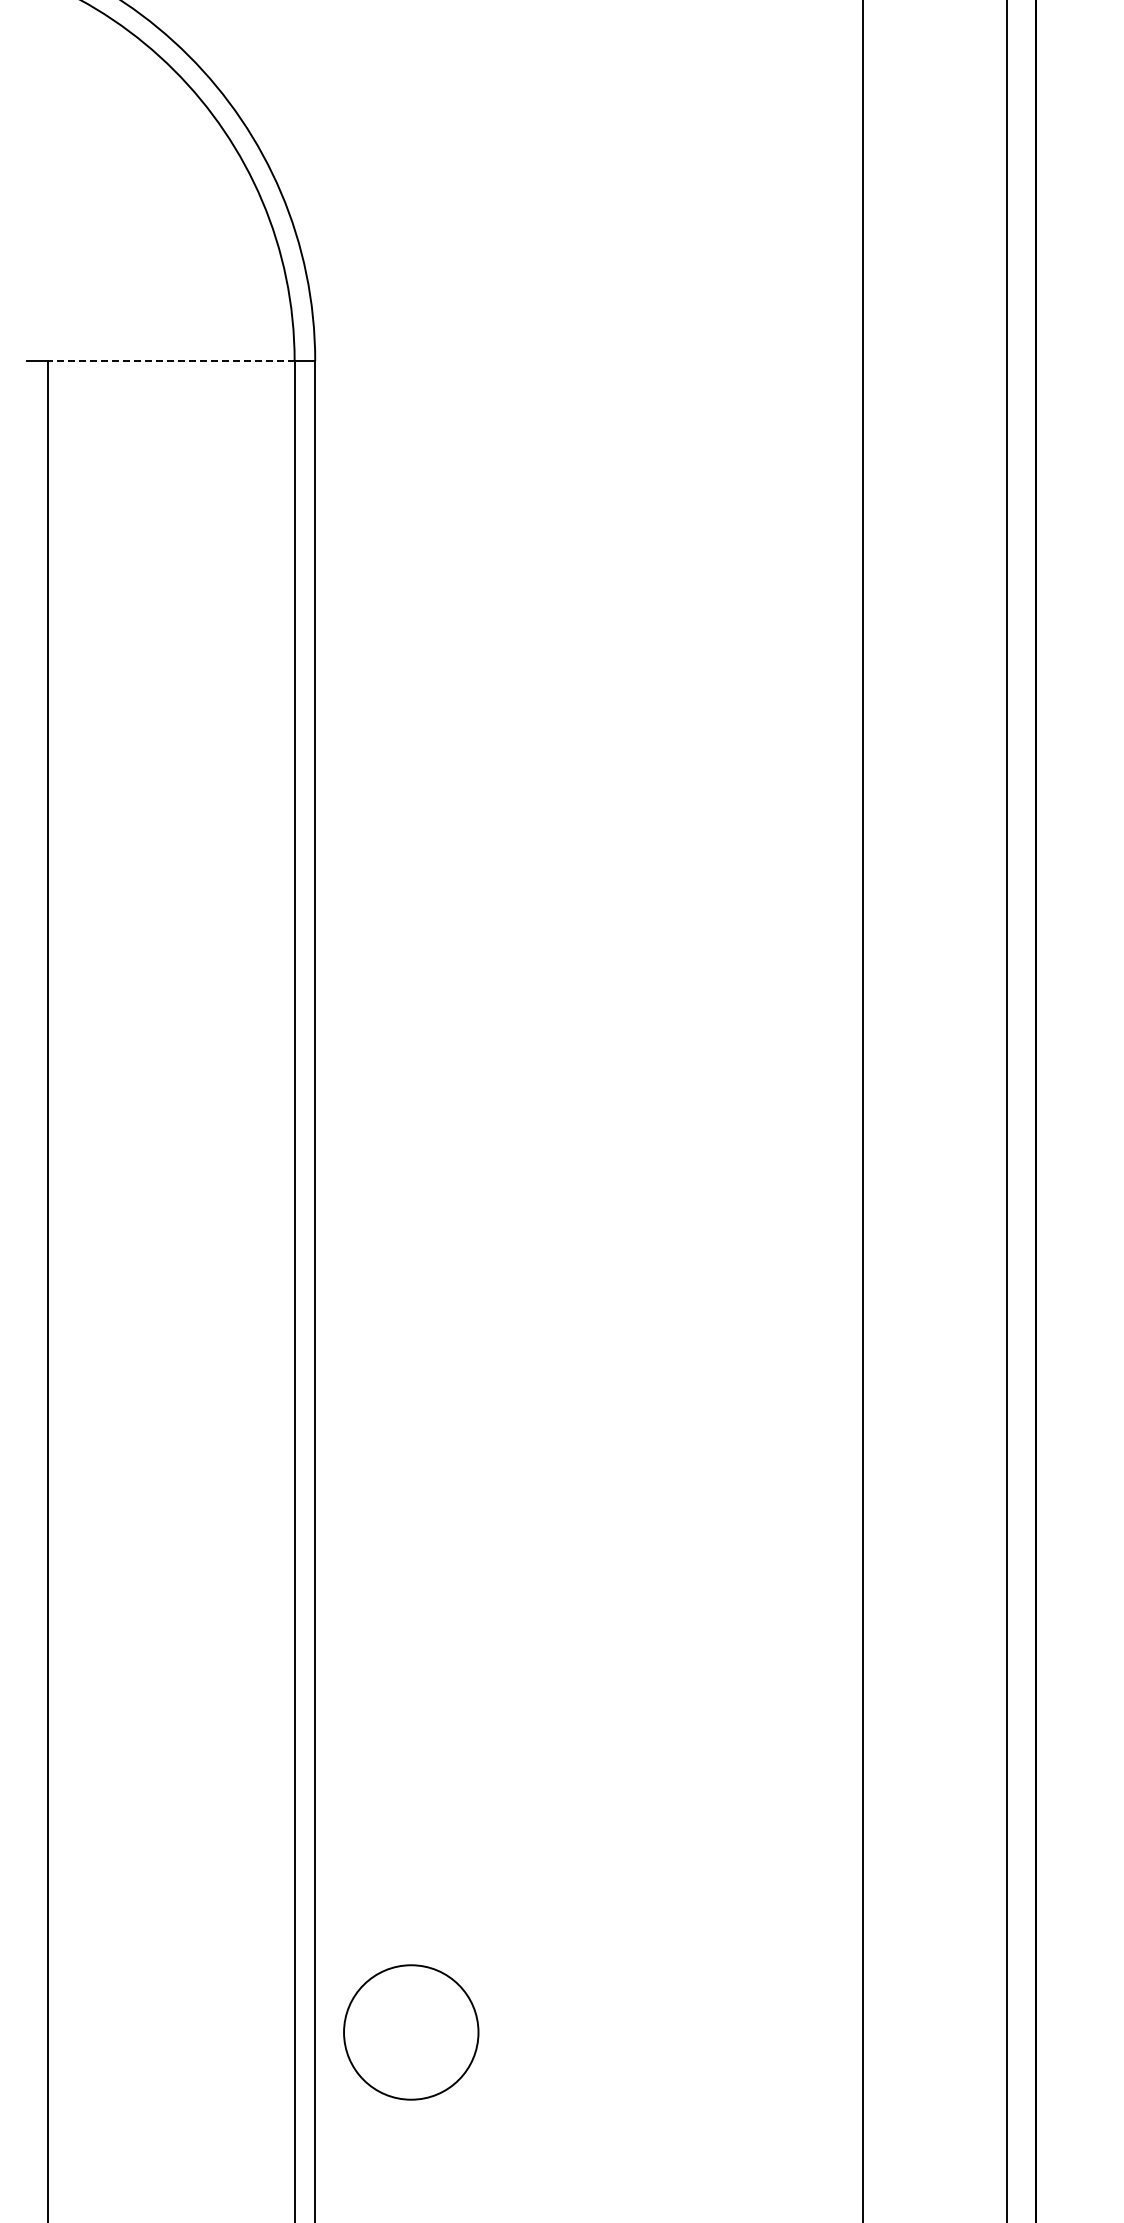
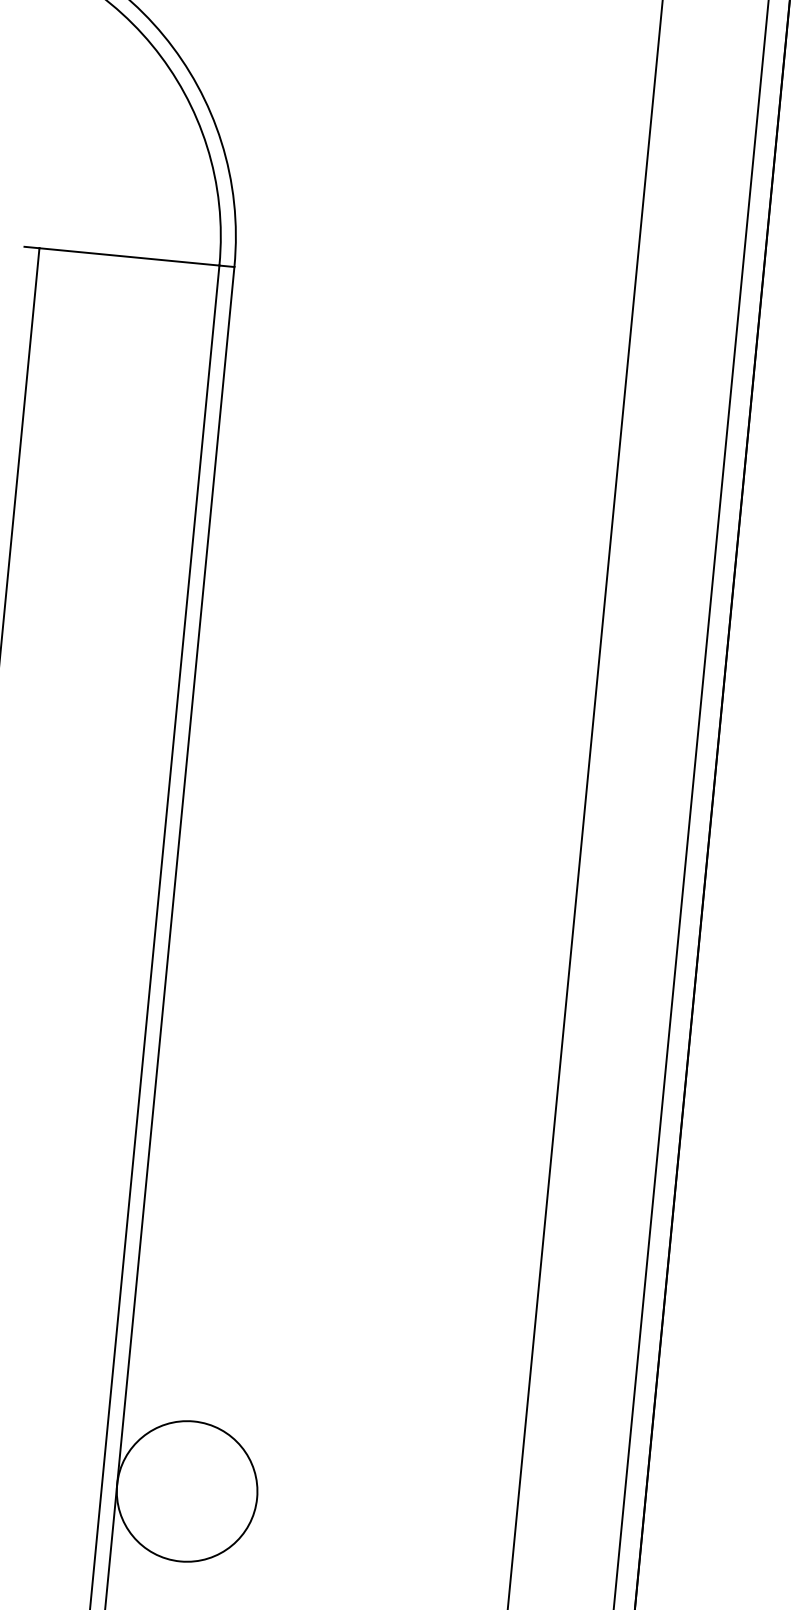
line: (170, 361) -> (128, 257), dashed -> solid
circle: (411, 2032) -> (187, 1491), size x1.43

